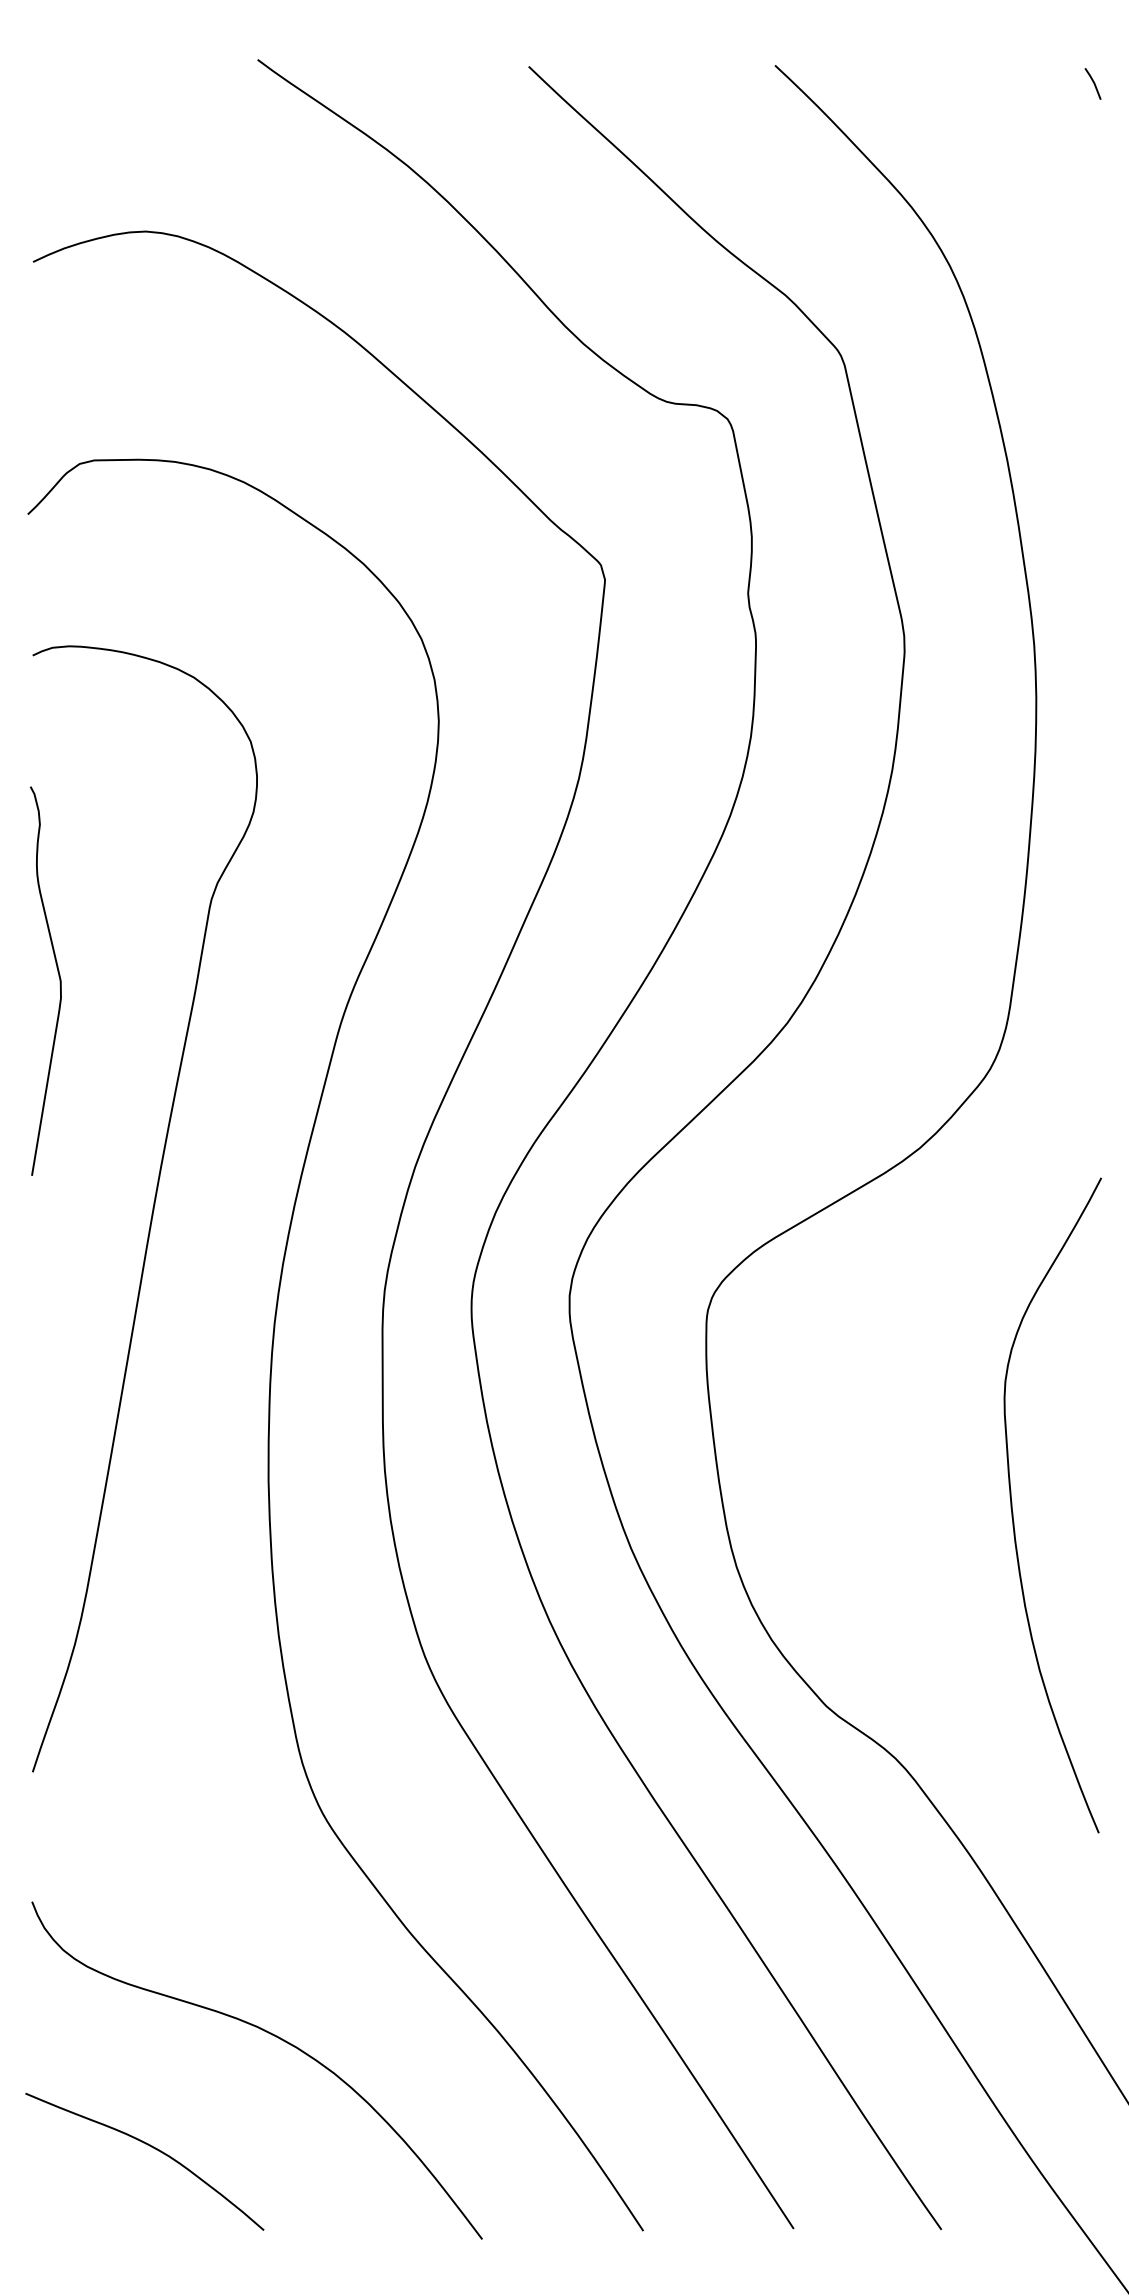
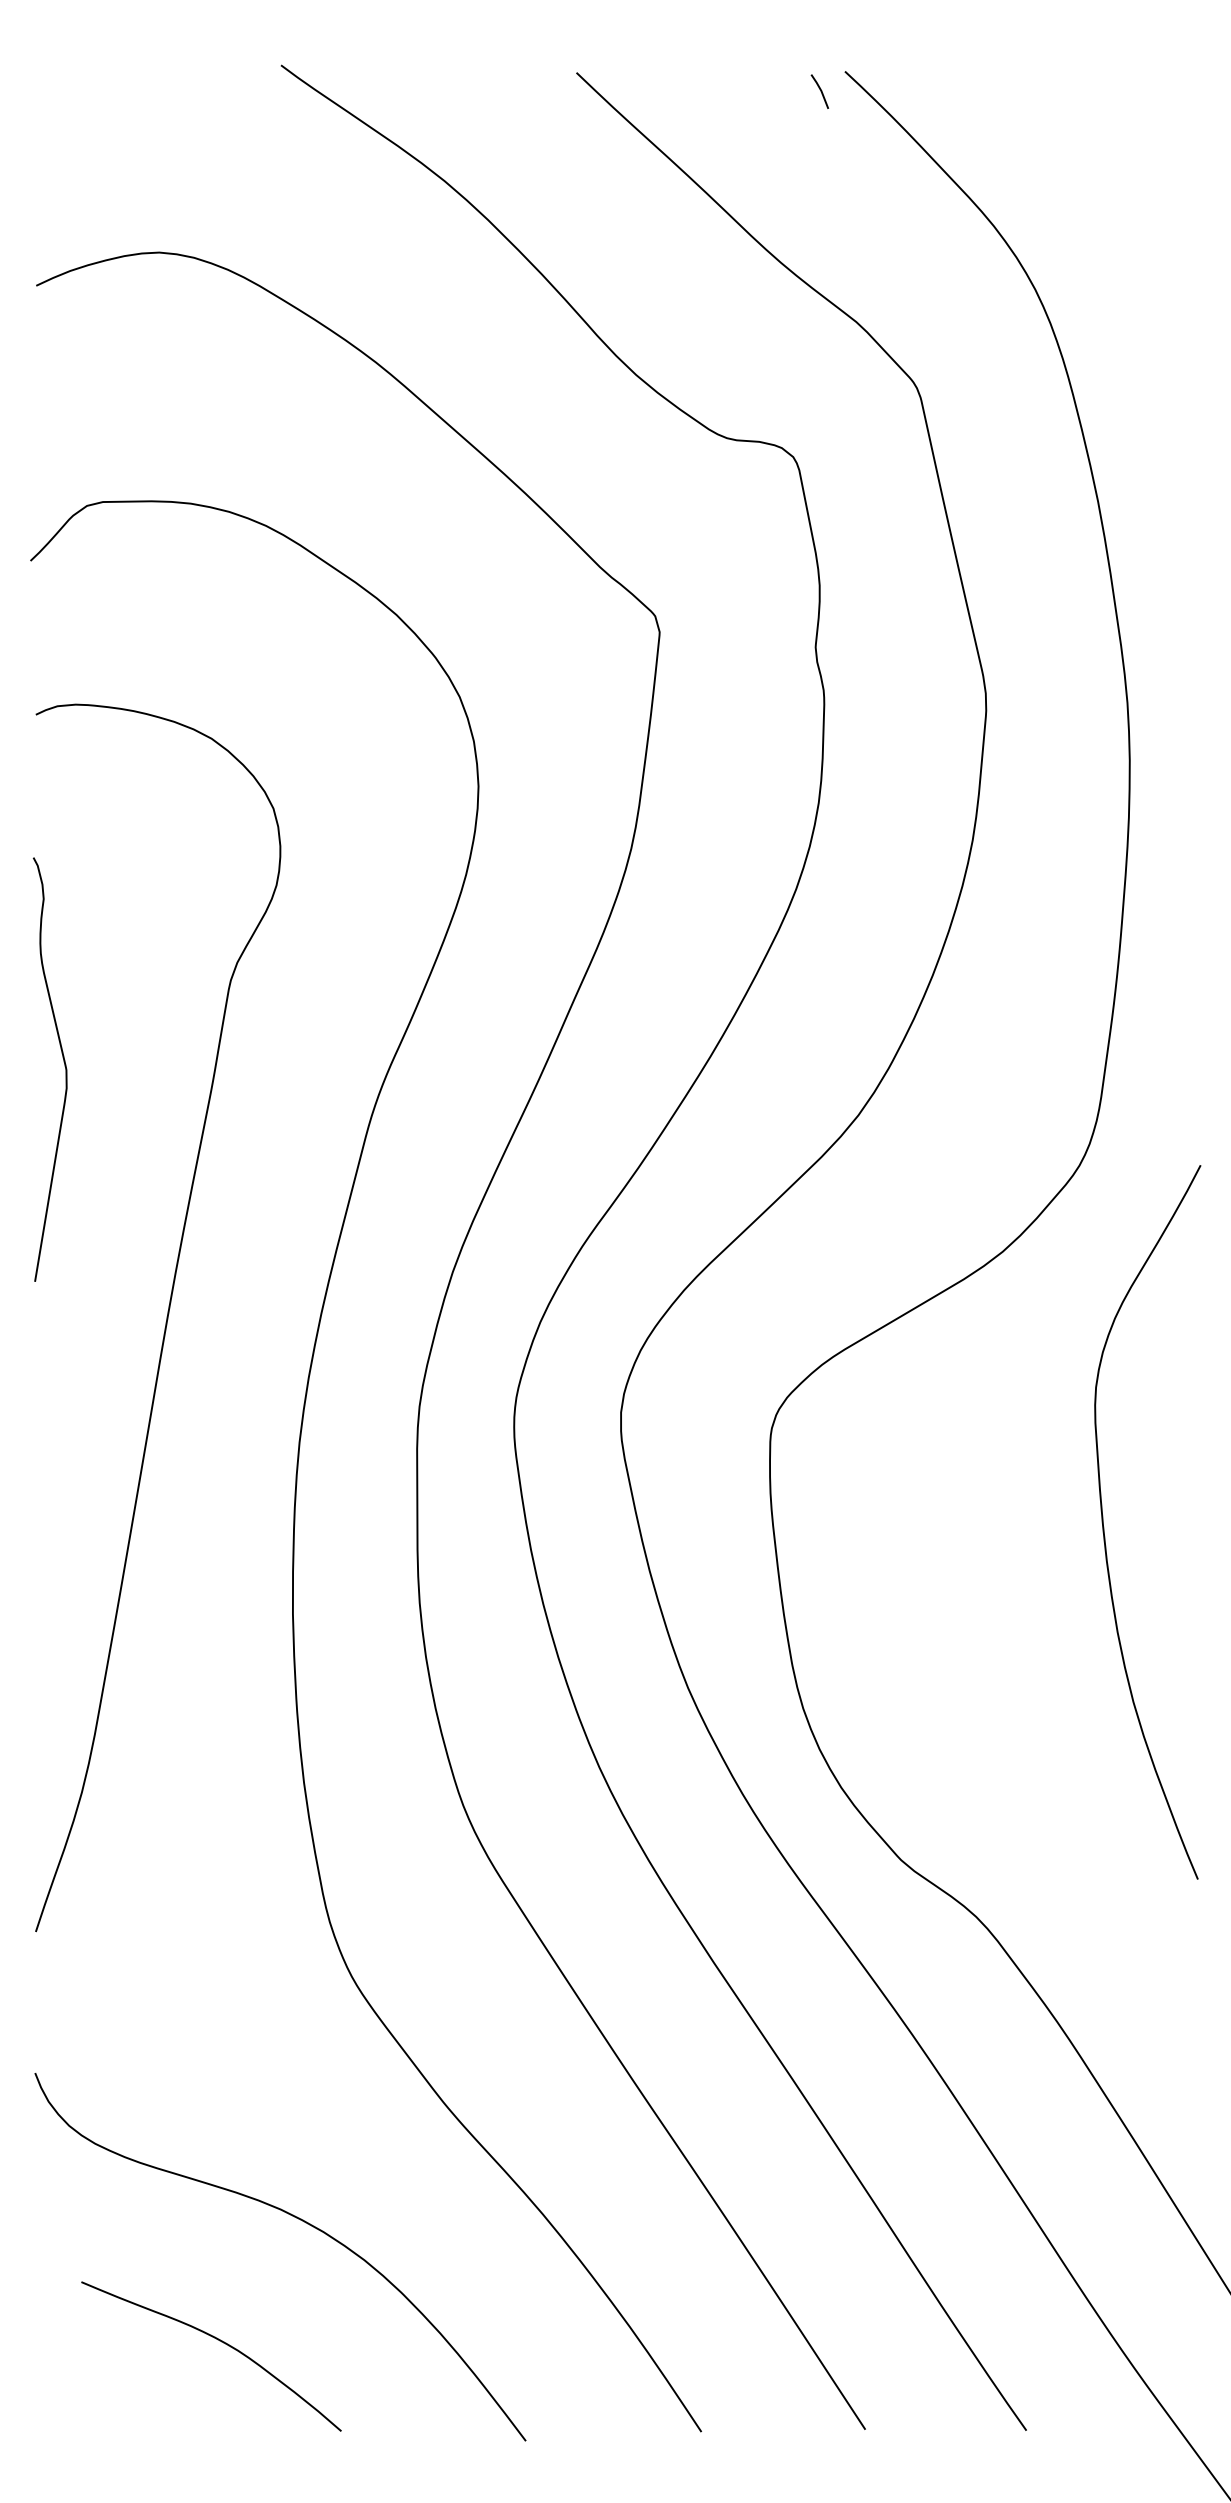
line: (1092, 82) -> (819, 90), moved
curve: (1013, 1512) -> (1104, 1529), moved
curve: (151, 2147) -> (218, 2340), moved

